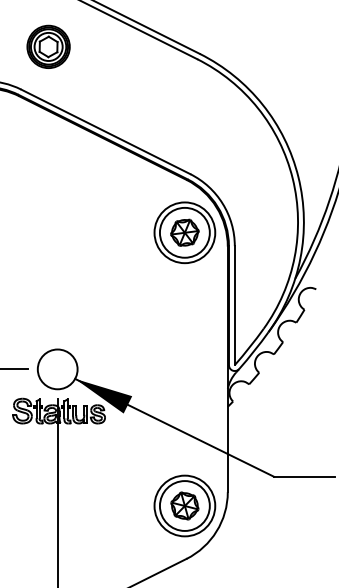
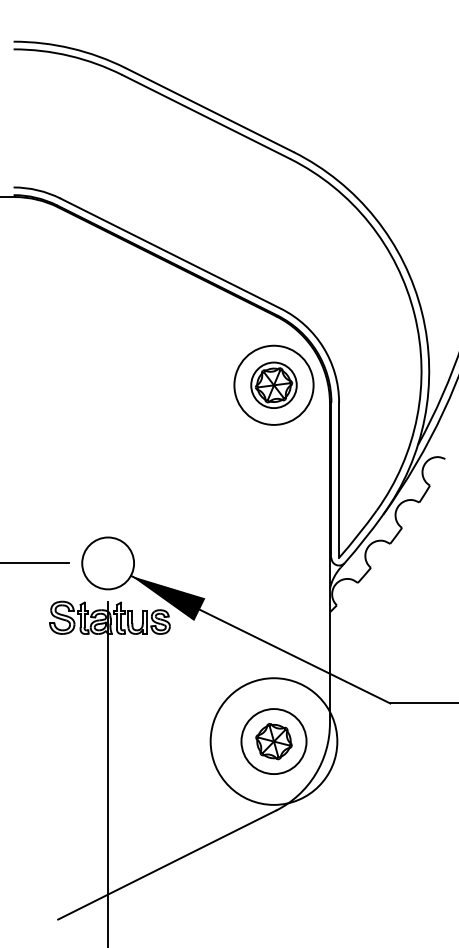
part: (48, 46) -> (95, 142), removed
circle: (184, 232) -> (273, 384), size x0.7
circle: (184, 505) -> (273, 741), size x1.6

